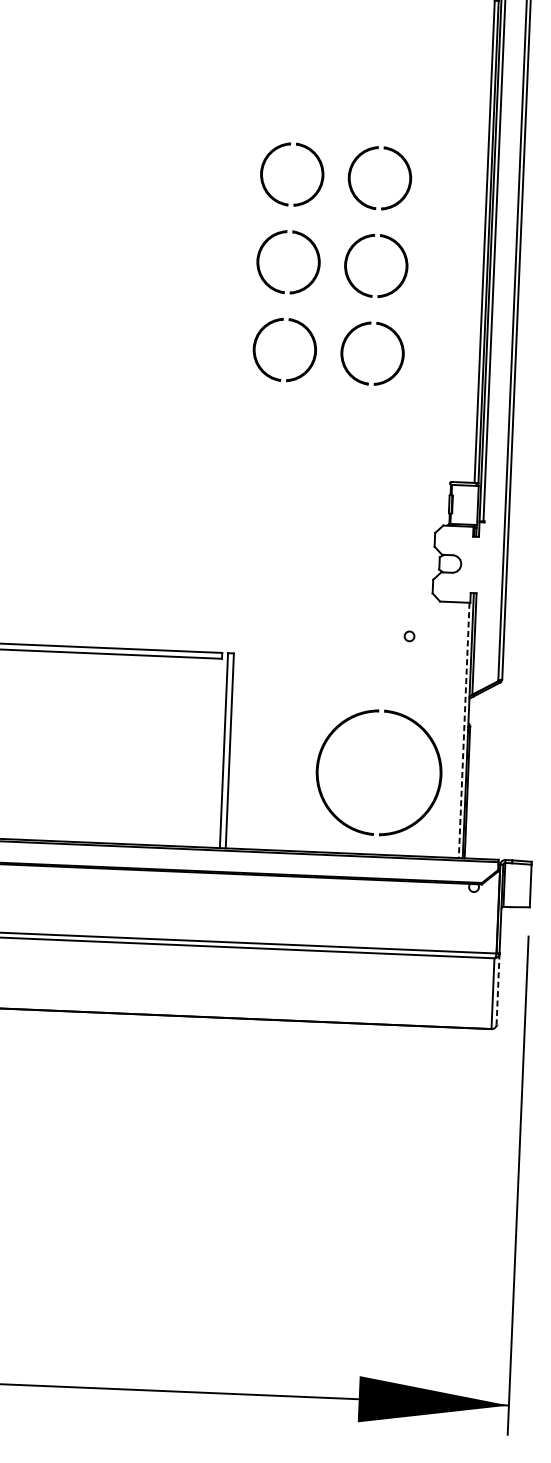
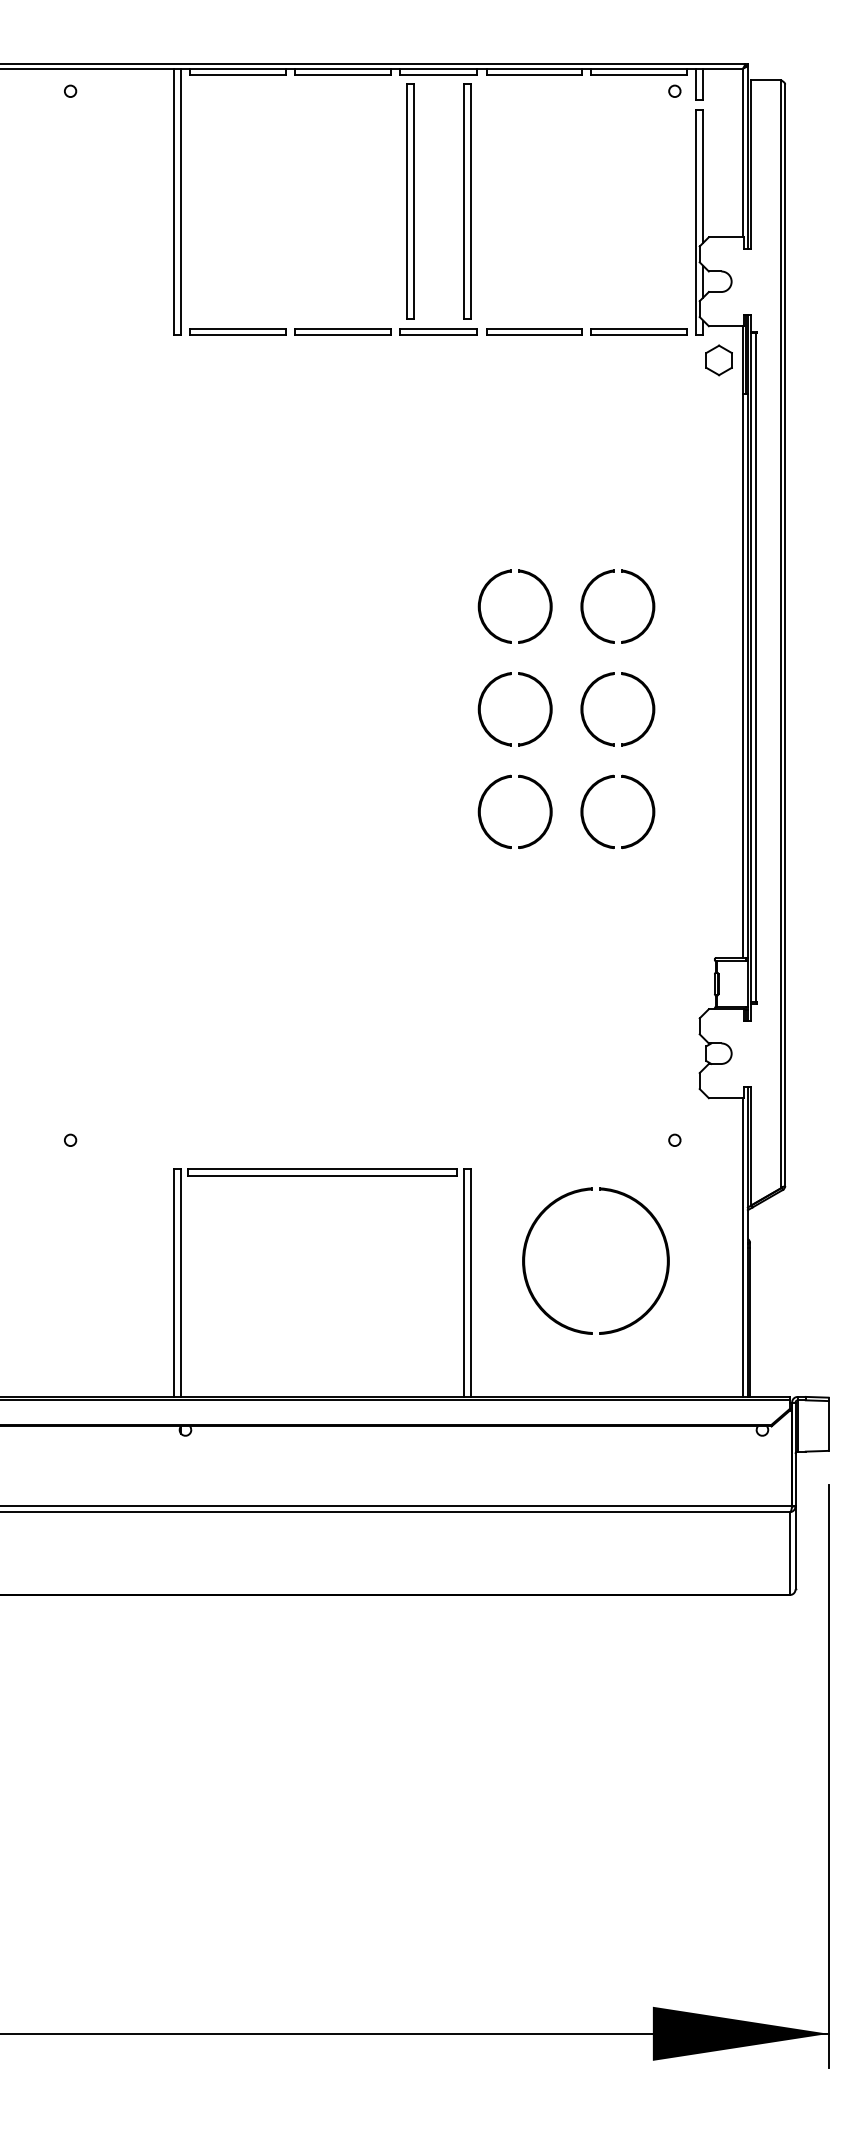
part: (346, 722) -> (555, 1203), moved
line: (464, 731) -> (743, 1248), dashed -> solid
line: (498, 988) -> (795, 1547), dashed -> solid

